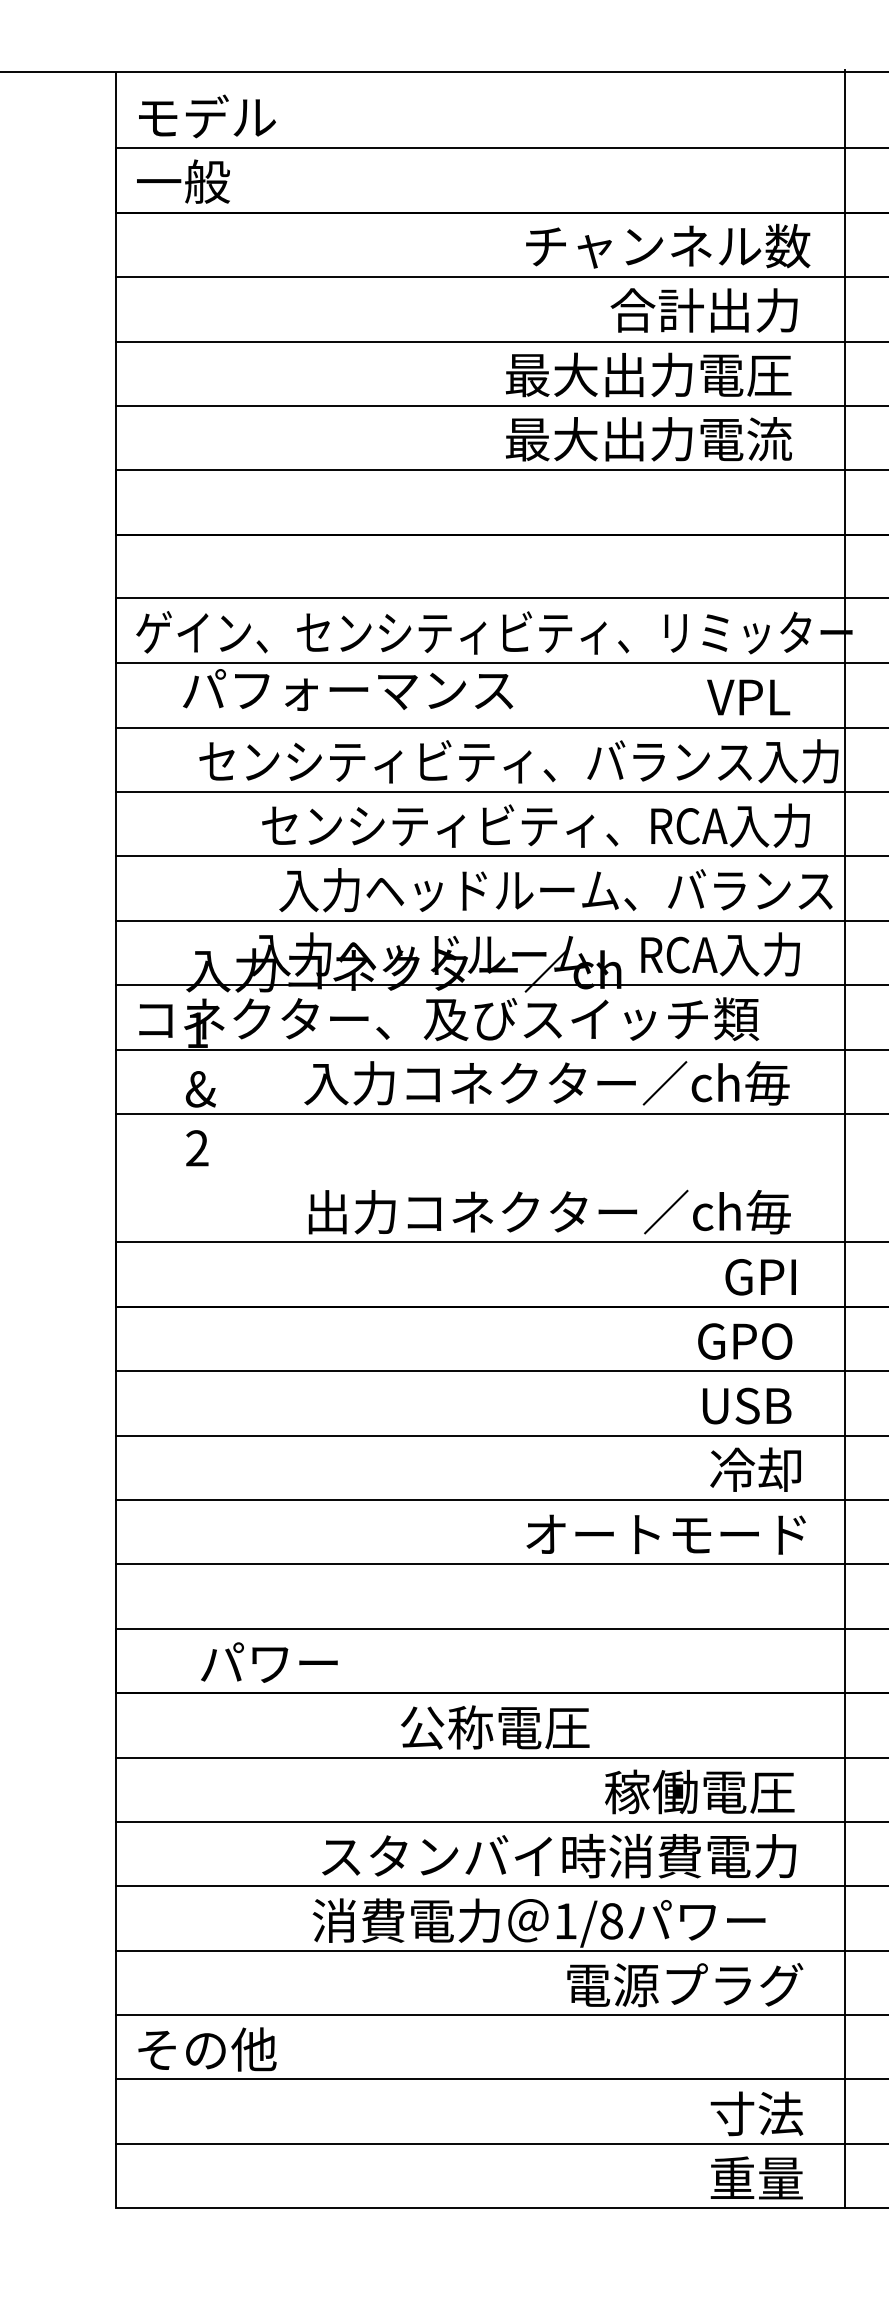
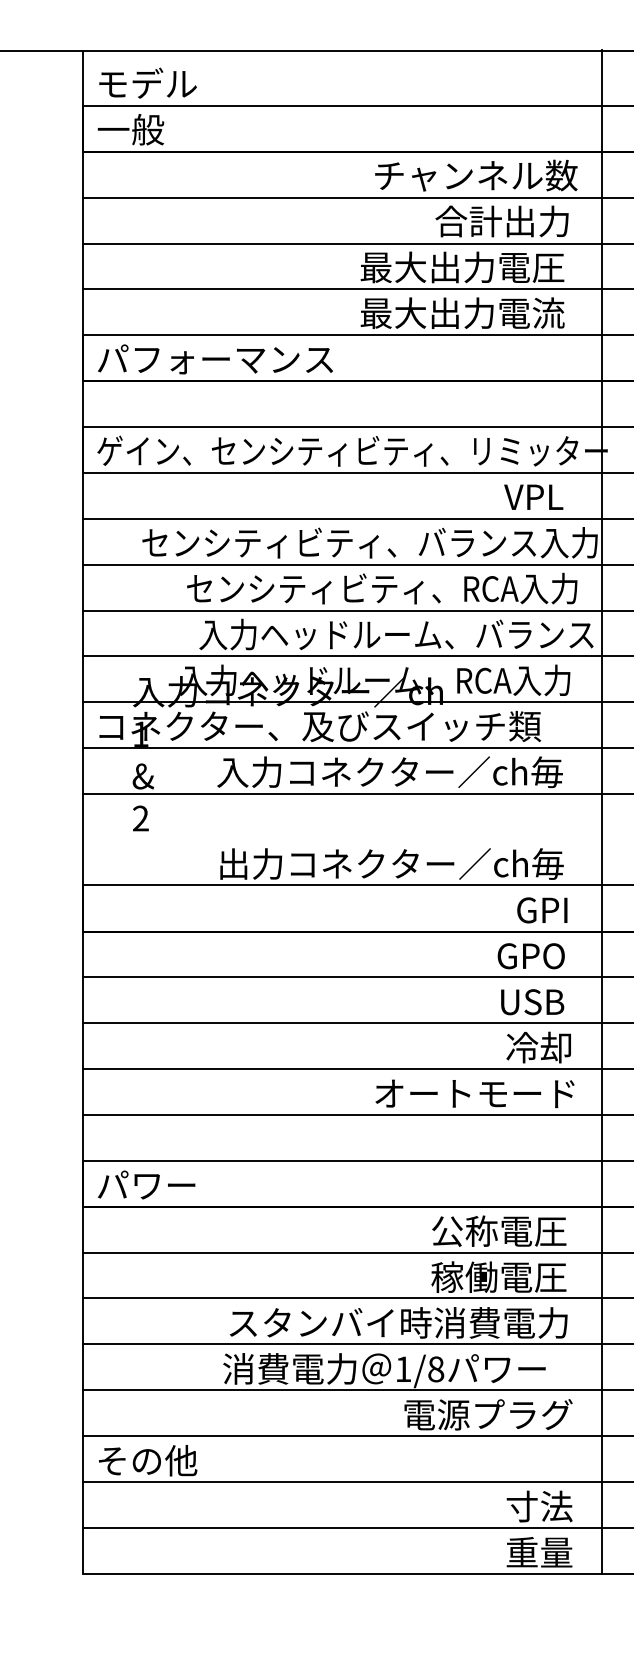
text: (348, 690) -> (215, 359), moved
text: (269, 1662) -> (146, 1184), moved
text: (495, 1727) -> (499, 1231), moved

